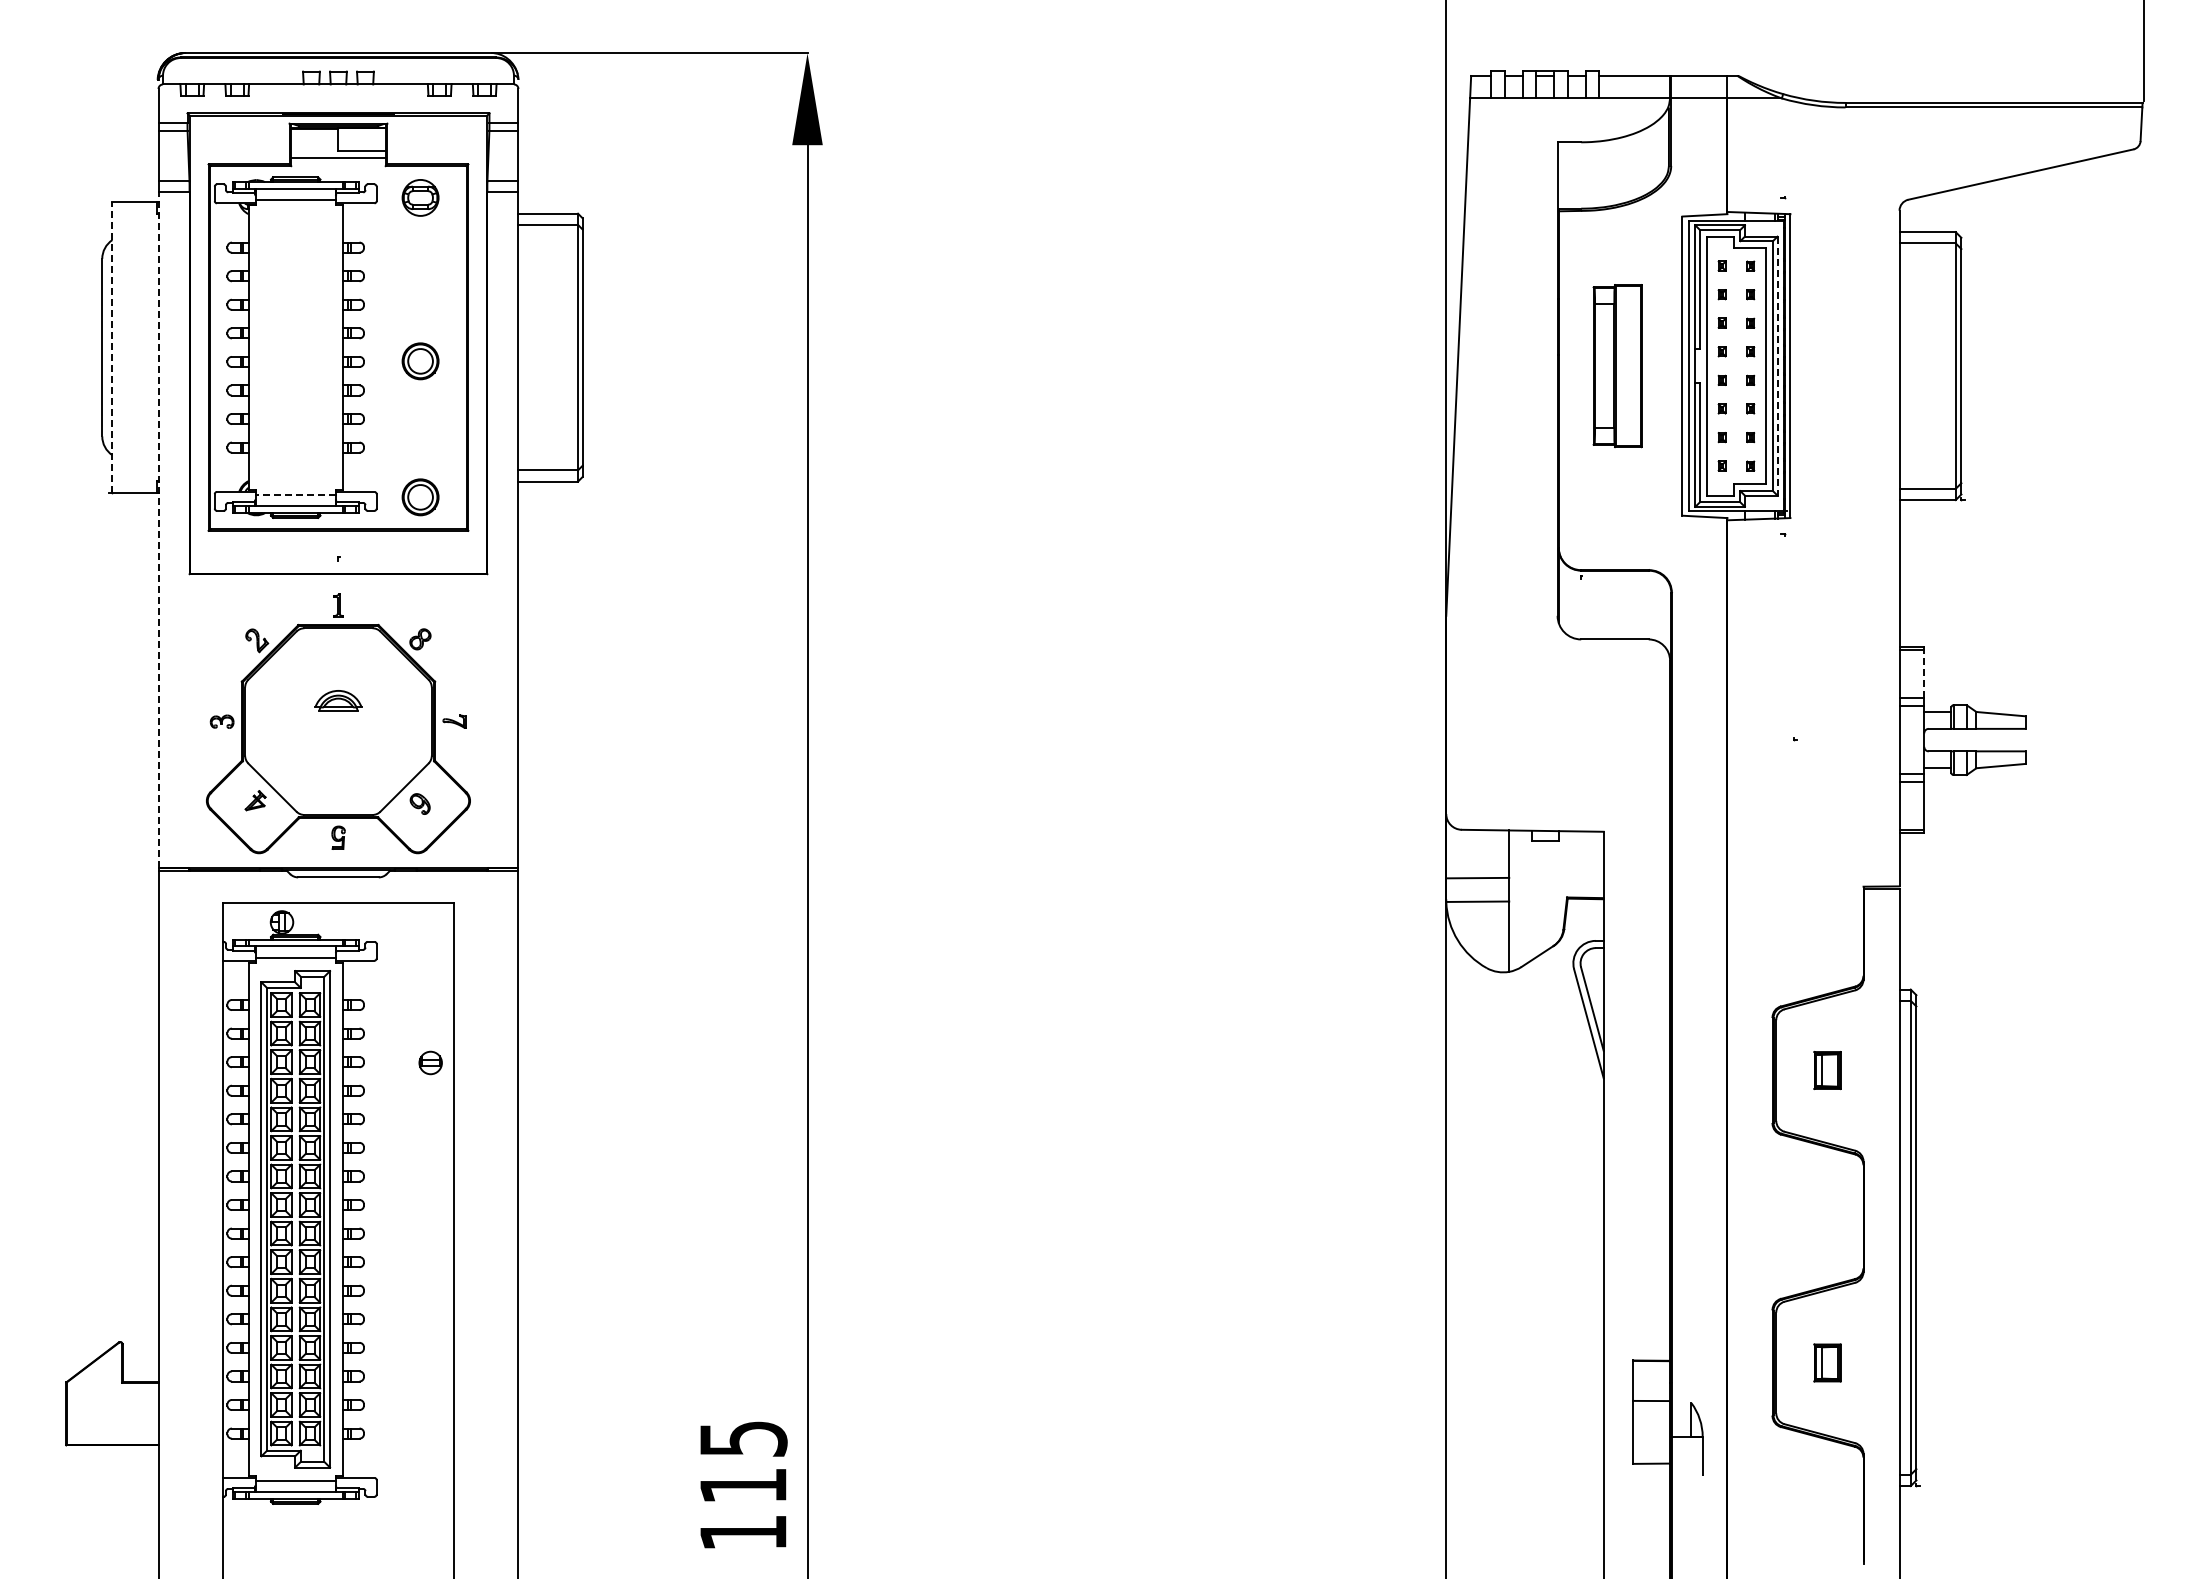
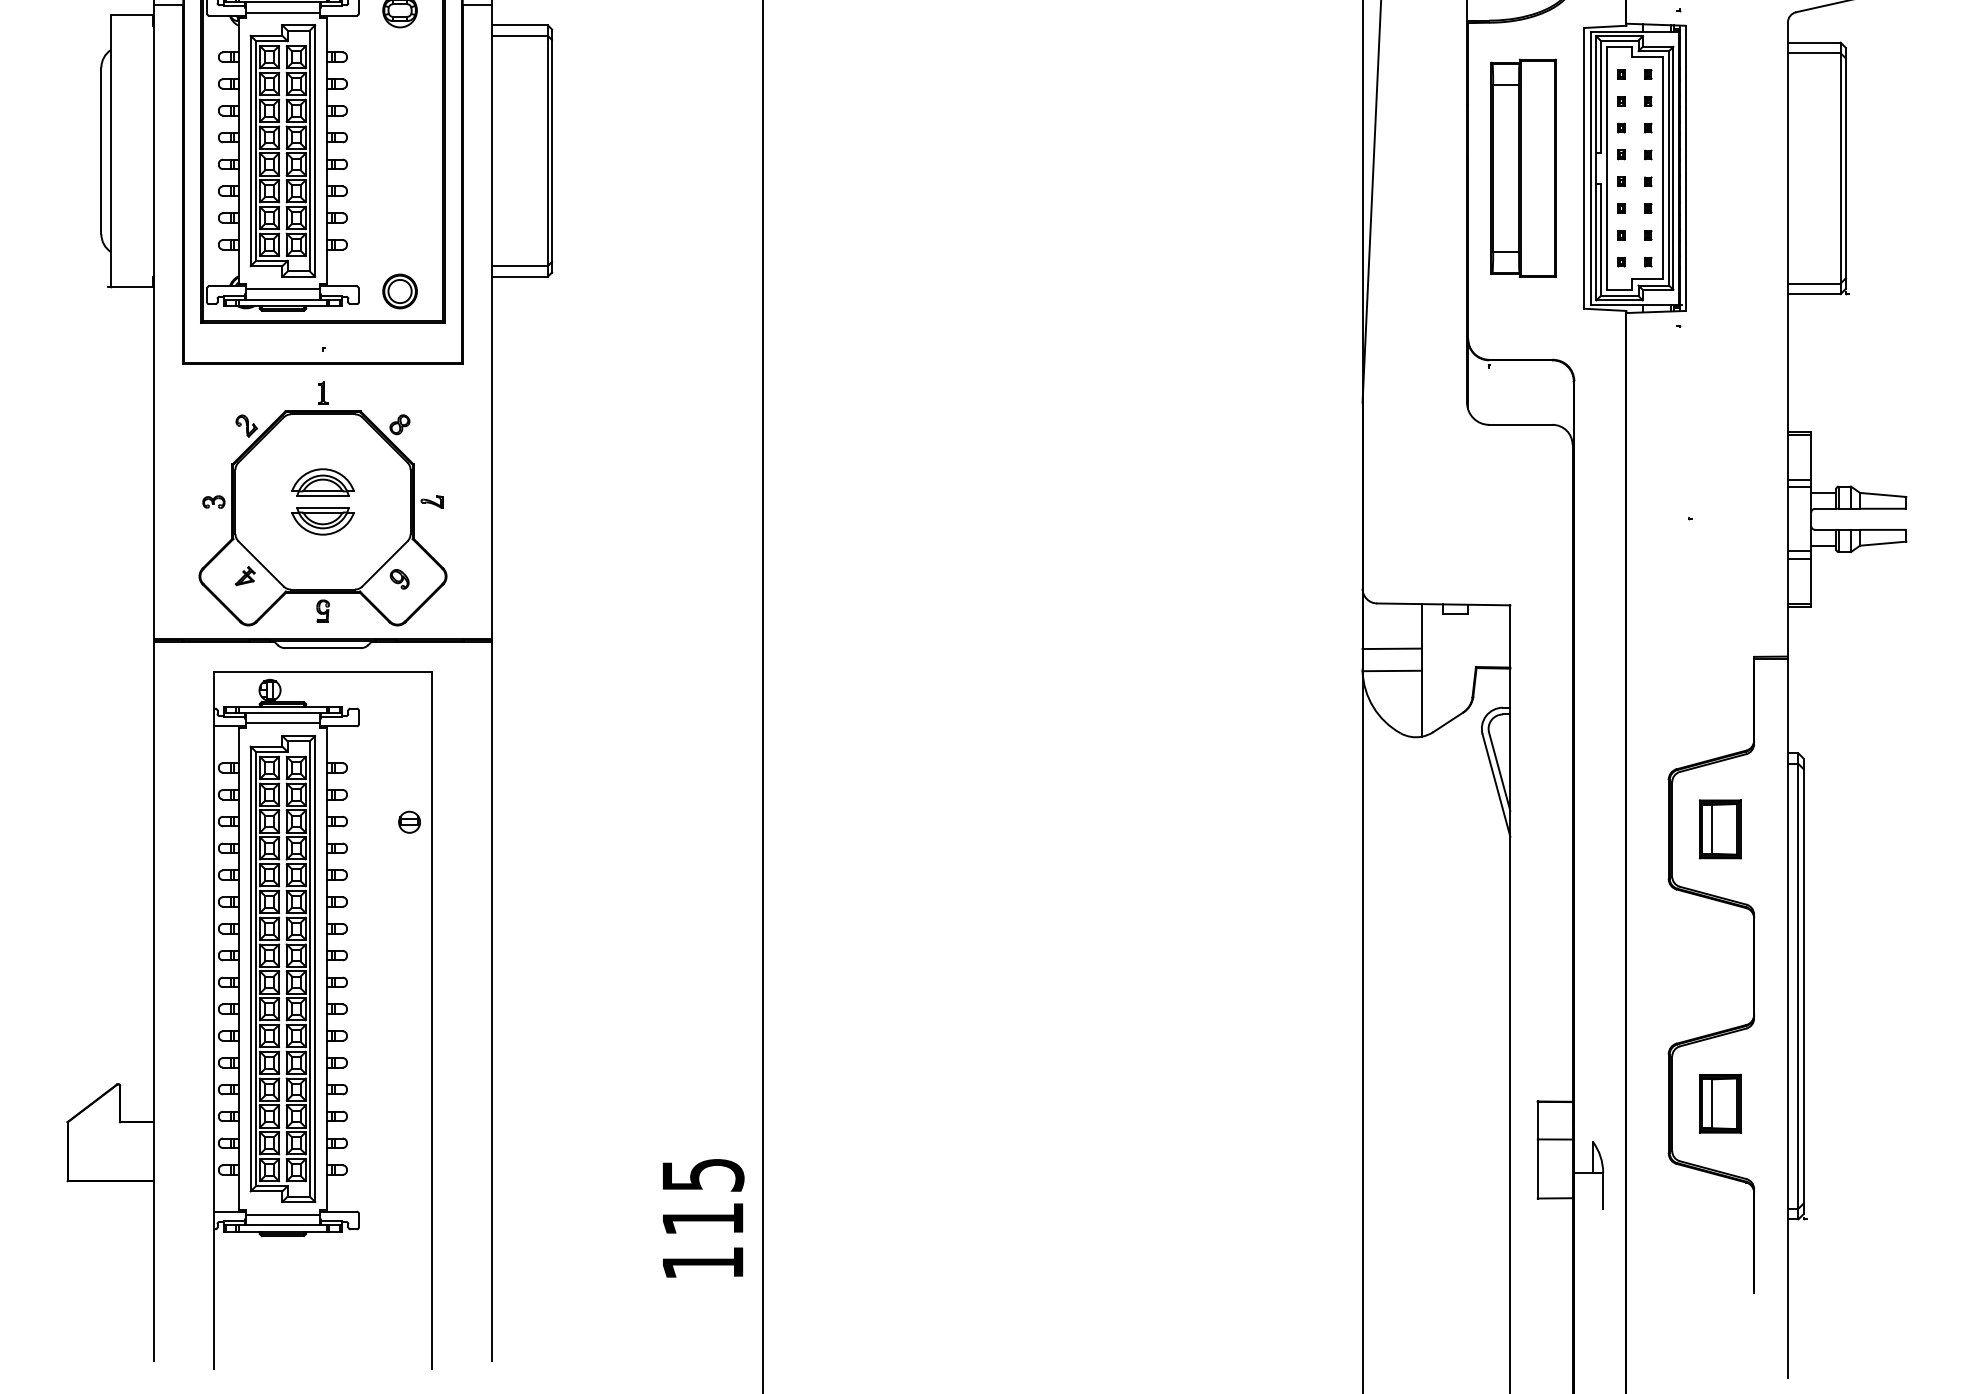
line: (112, 347) -> (110, 150), dashed -> solid
part: (295, 347) -> (282, 150), added
part: (420, 361) -> (400, 164), removed
part: (1617, 365) -> (1523, 167), size x1.43
line: (1777, 366) -> (1673, 168), dashed -> solid
line: (295, 495) -> (282, 289), dashed -> solid
line: (158, 530) -> (154, 322), dashed -> solid
line: (1924, 673) -> (1811, 456), dashed -> solid
part: (338, 700) -> (323, 482), size x1.43
part: (338, 742) -> (323, 521), added
part: (1827, 1070) -> (1720, 829), size x1.67
part: (1827, 1362) -> (1720, 1103), size x1.67

